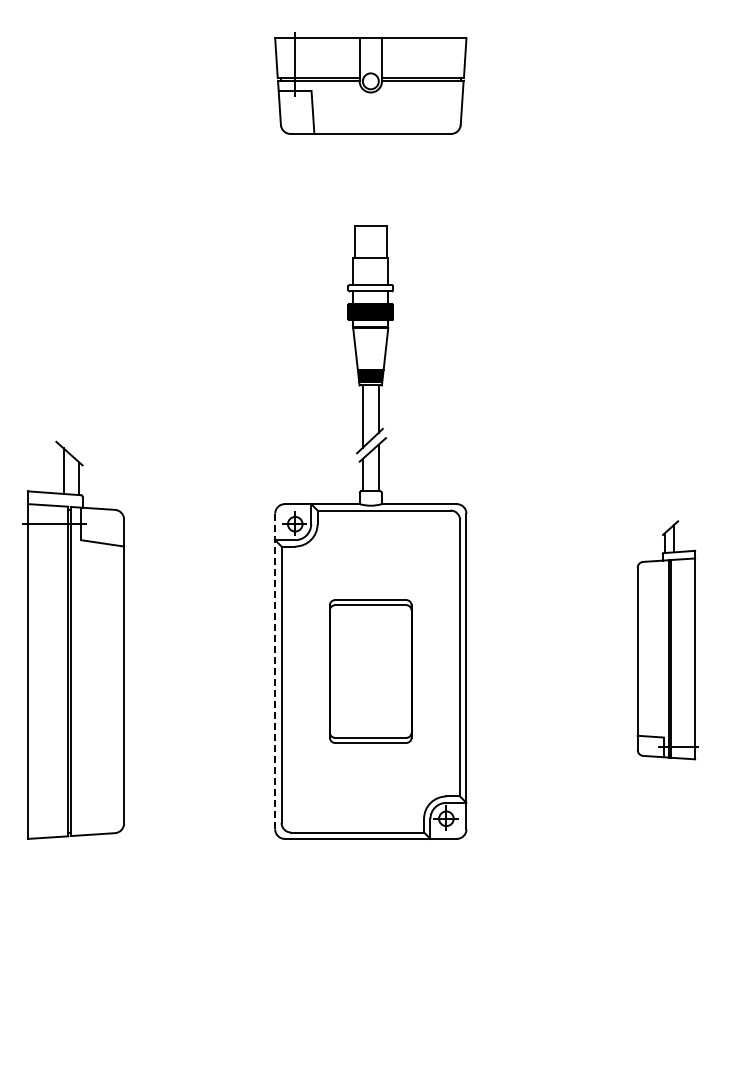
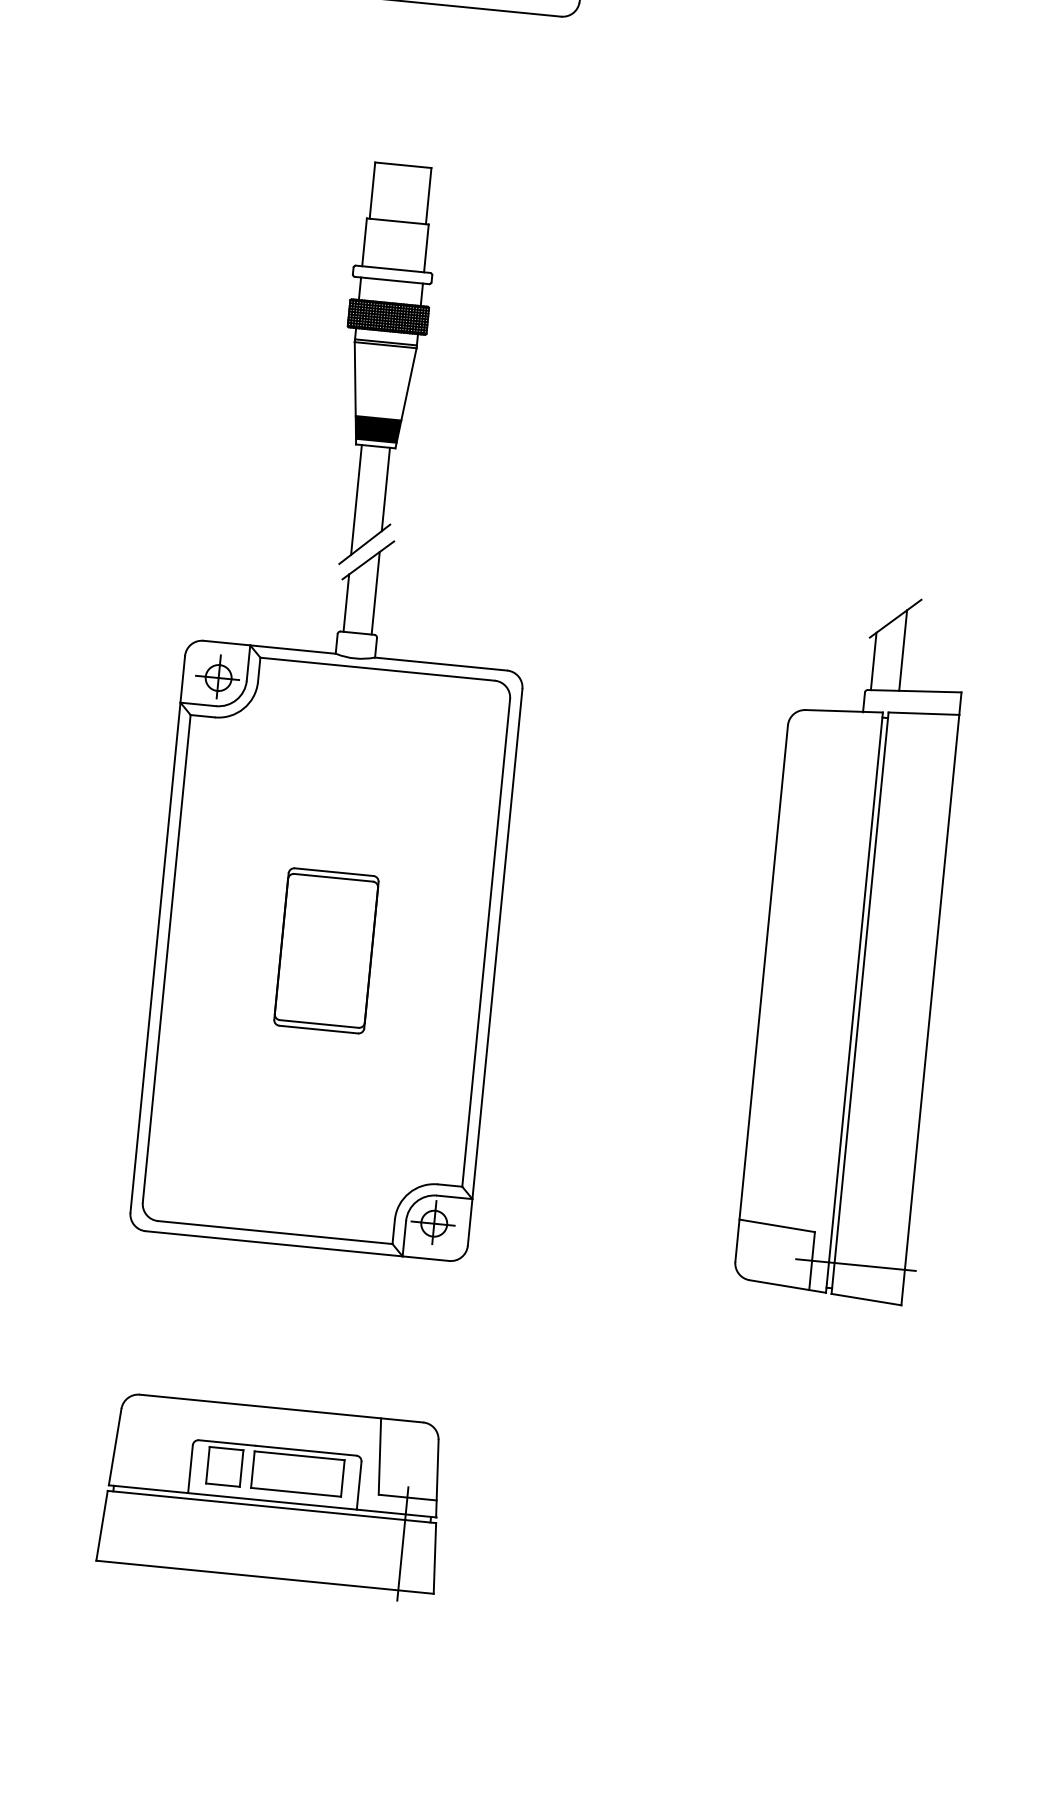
part: (667, 639) -> (855, 945), size x1.67
line: (275, 671) -> (158, 934), dashed -> solid
part: (370, 671) -> (325, 950), size x0.62
part: (370, 981) -> (272, 1497), added

